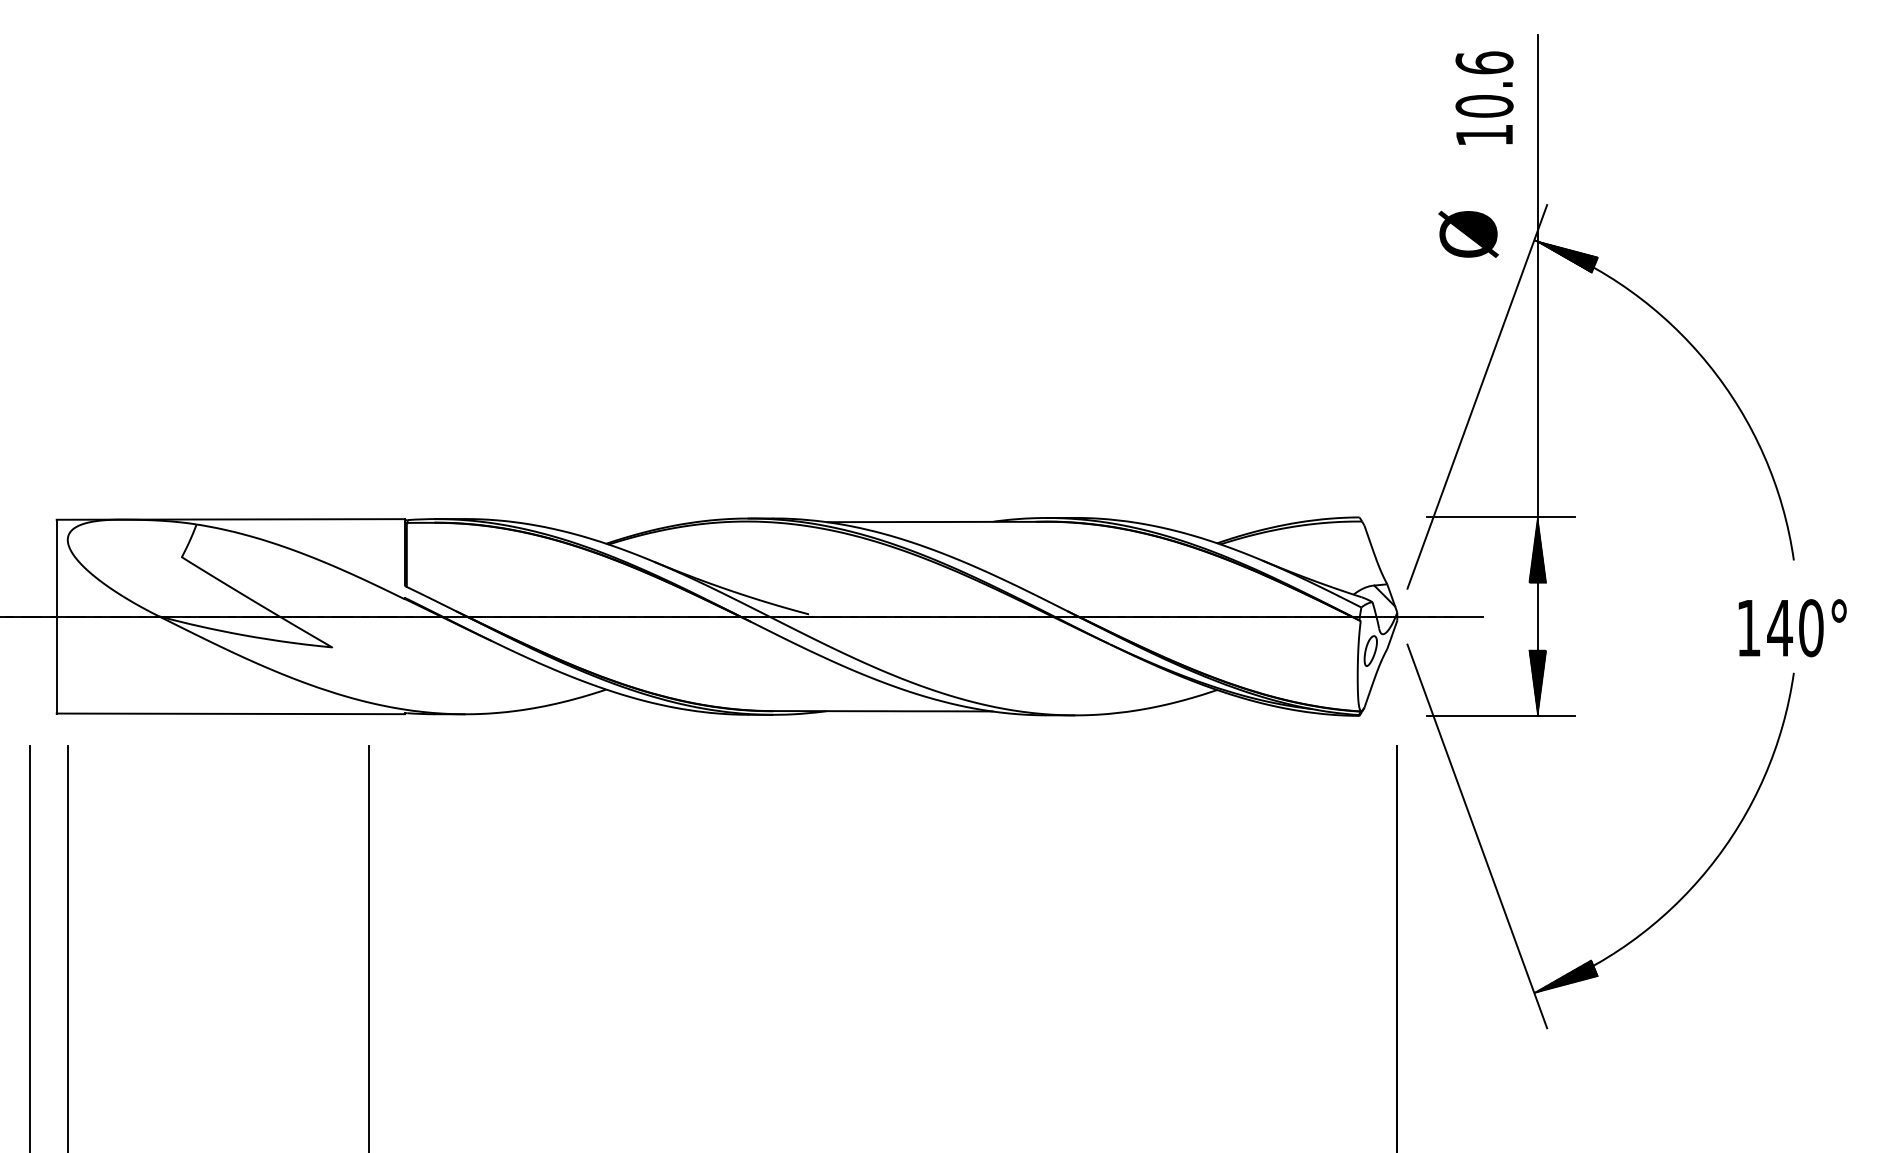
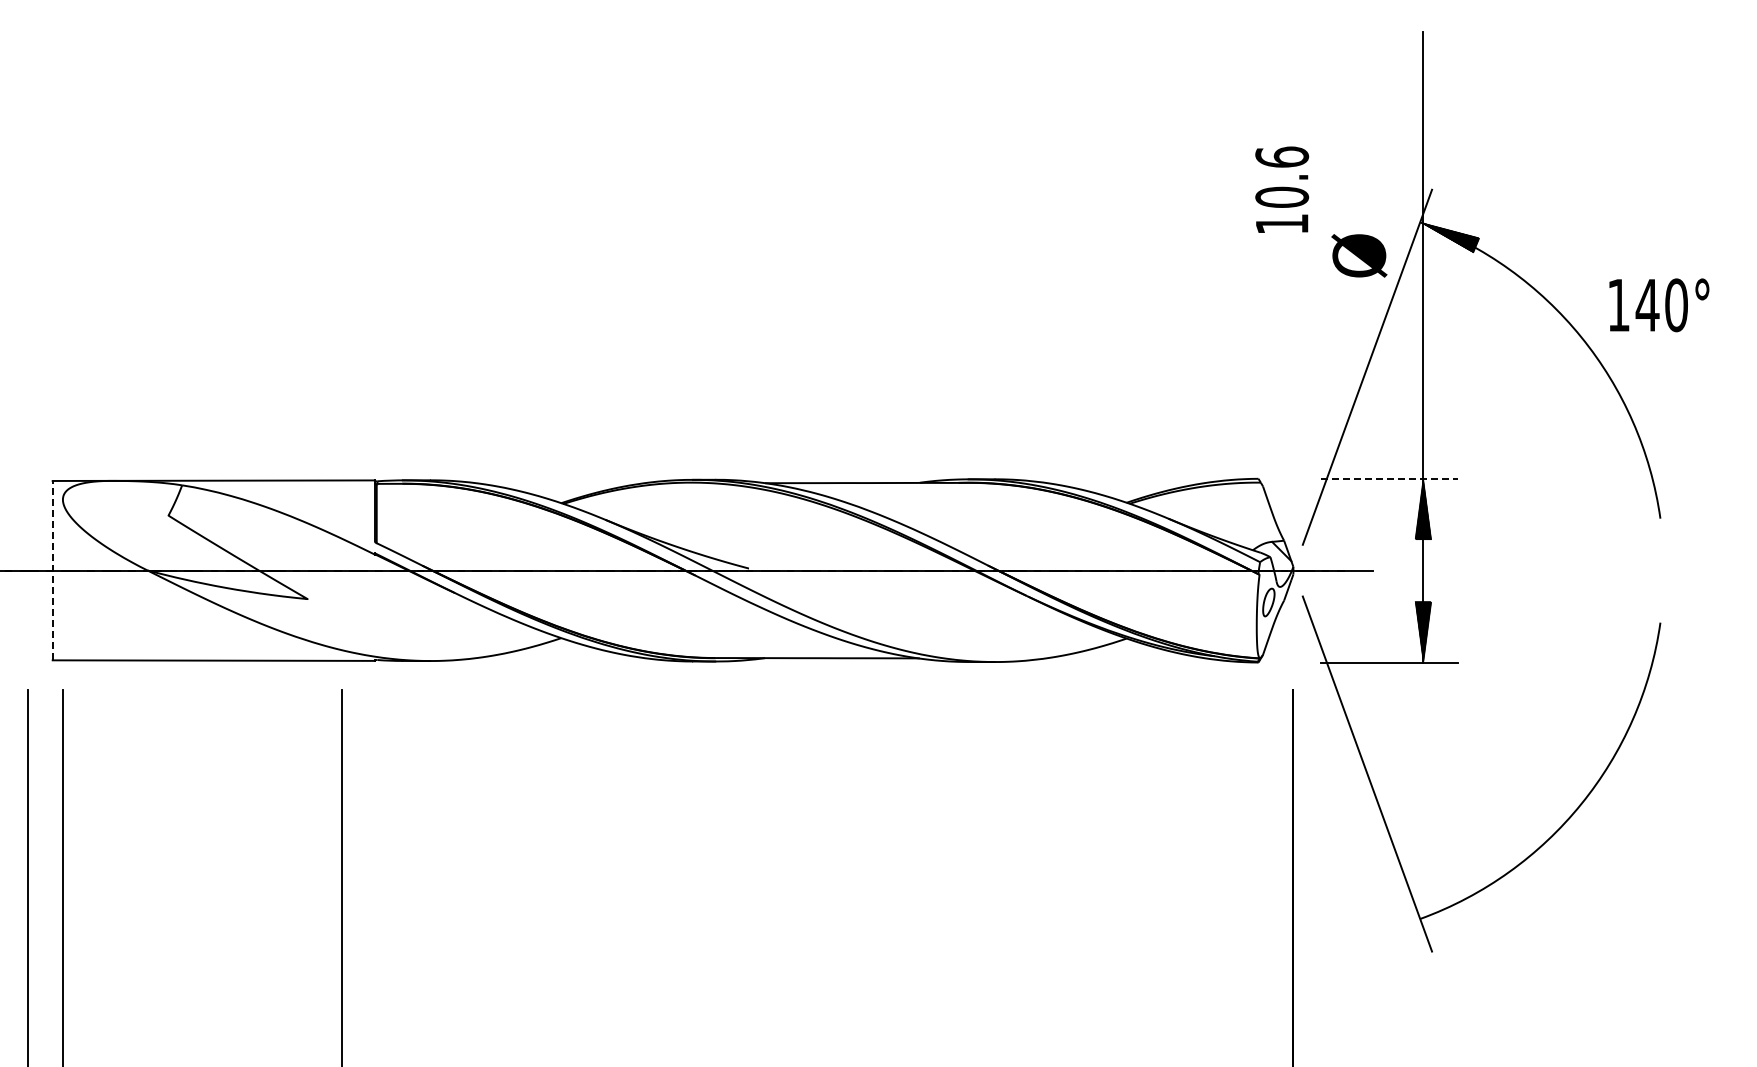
text: (1484, 97) -> (1282, 189), moved
text: (1468, 233) -> (1359, 255), moved
line: (1501, 517) -> (1389, 478), solid -> dashed
line: (56, 616) -> (52, 570), solid -> dashed
text: (1792, 628) -> (1659, 305), moved
hatch: (1565, 976) -> (1449, 903), removed

